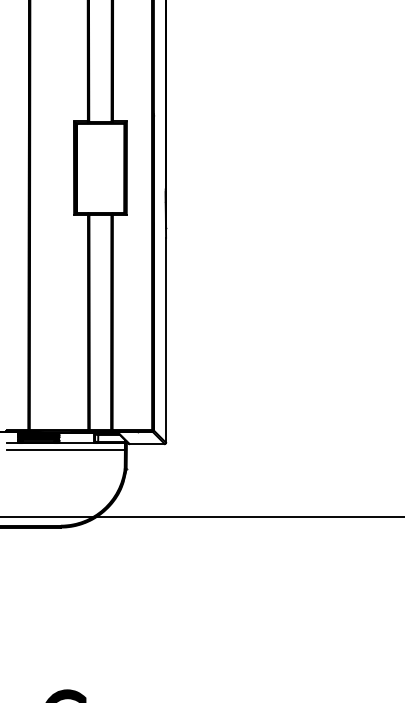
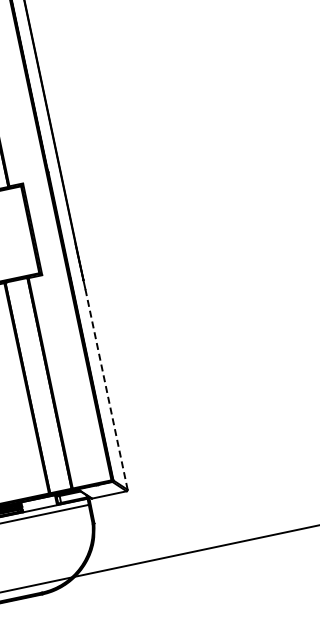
line: (166, 339) -> (106, 388), solid -> dashed

